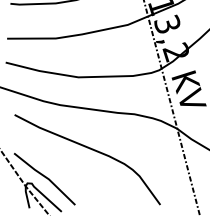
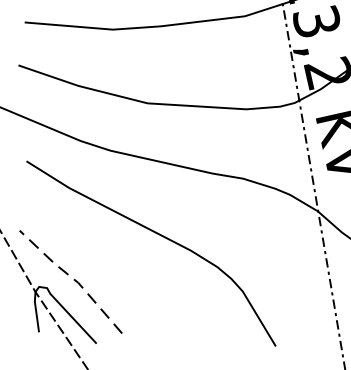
line: (45, 177) -> (72, 279), solid -> dashed

